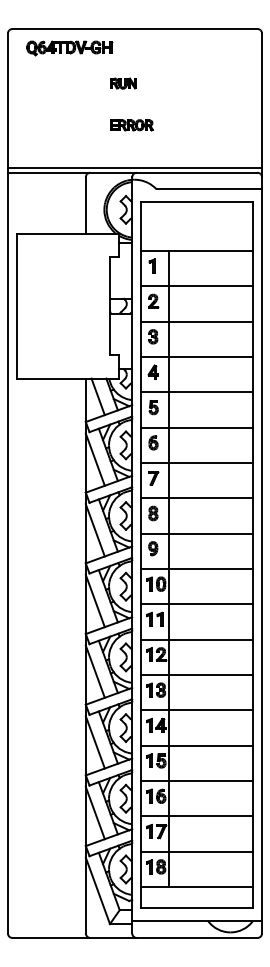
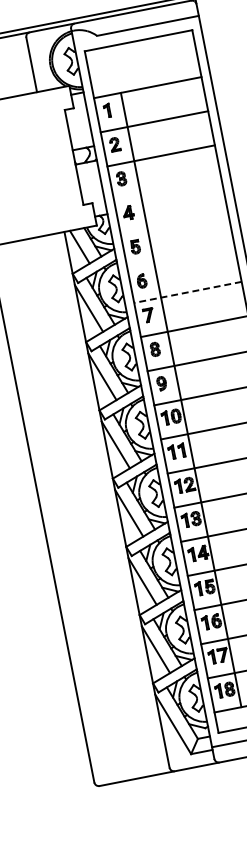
line: (196, 357) -> (167, 190), removed
line: (196, 392) -> (173, 224), removed
line: (196, 427) -> (180, 258), removed
line: (197, 463) -> (188, 292), solid -> dashed

